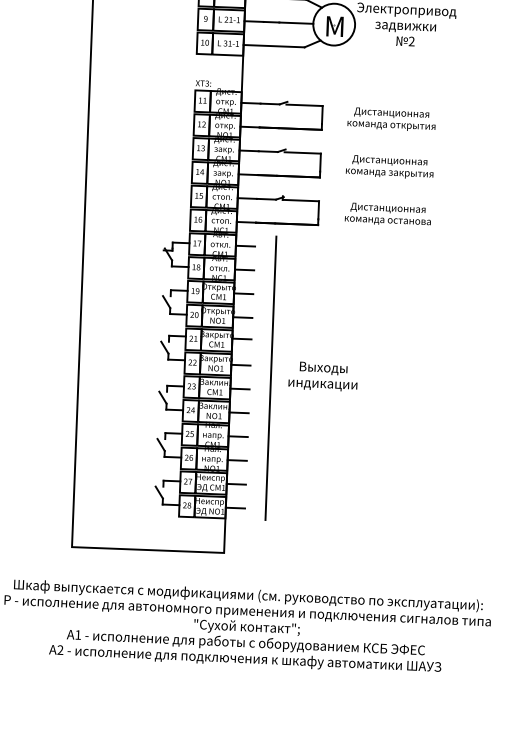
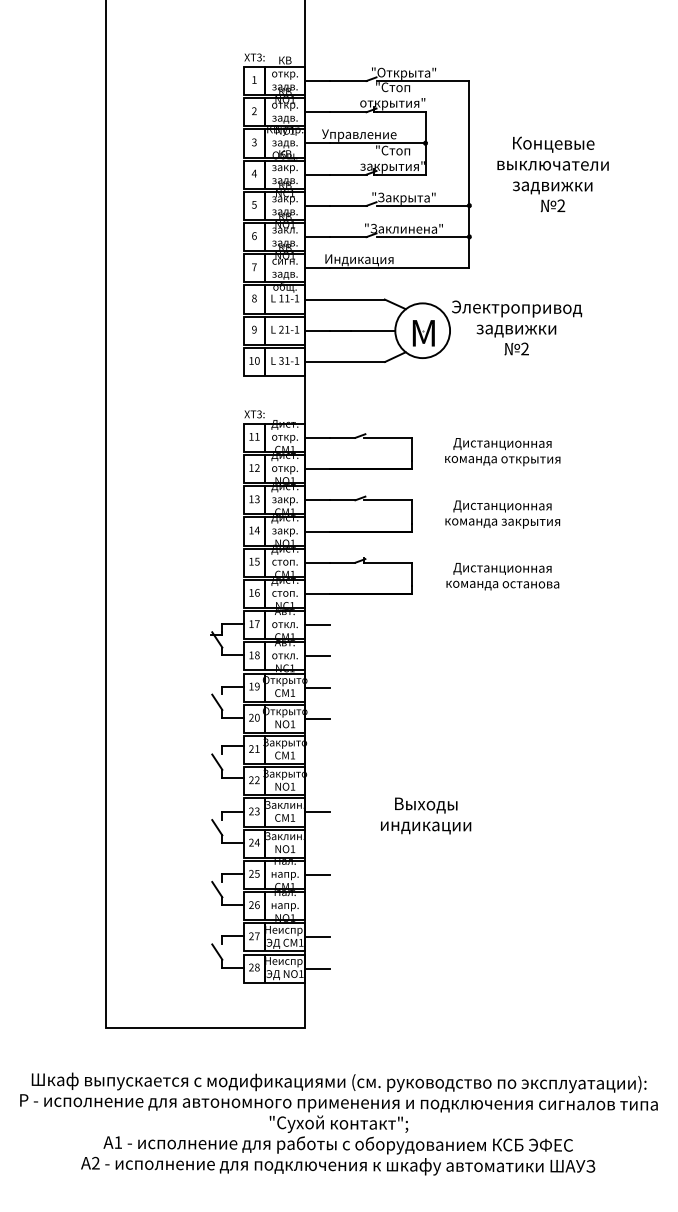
line: (241, 338) -> (317, 746), removed
line: (240, 365) -> (317, 781), removed
text: (323, 376) -> (426, 815), moved
line: (270, 378) -> (357, 796), removed
line: (238, 412) -> (317, 843), removed
line: (237, 460) -> (317, 906), removed

